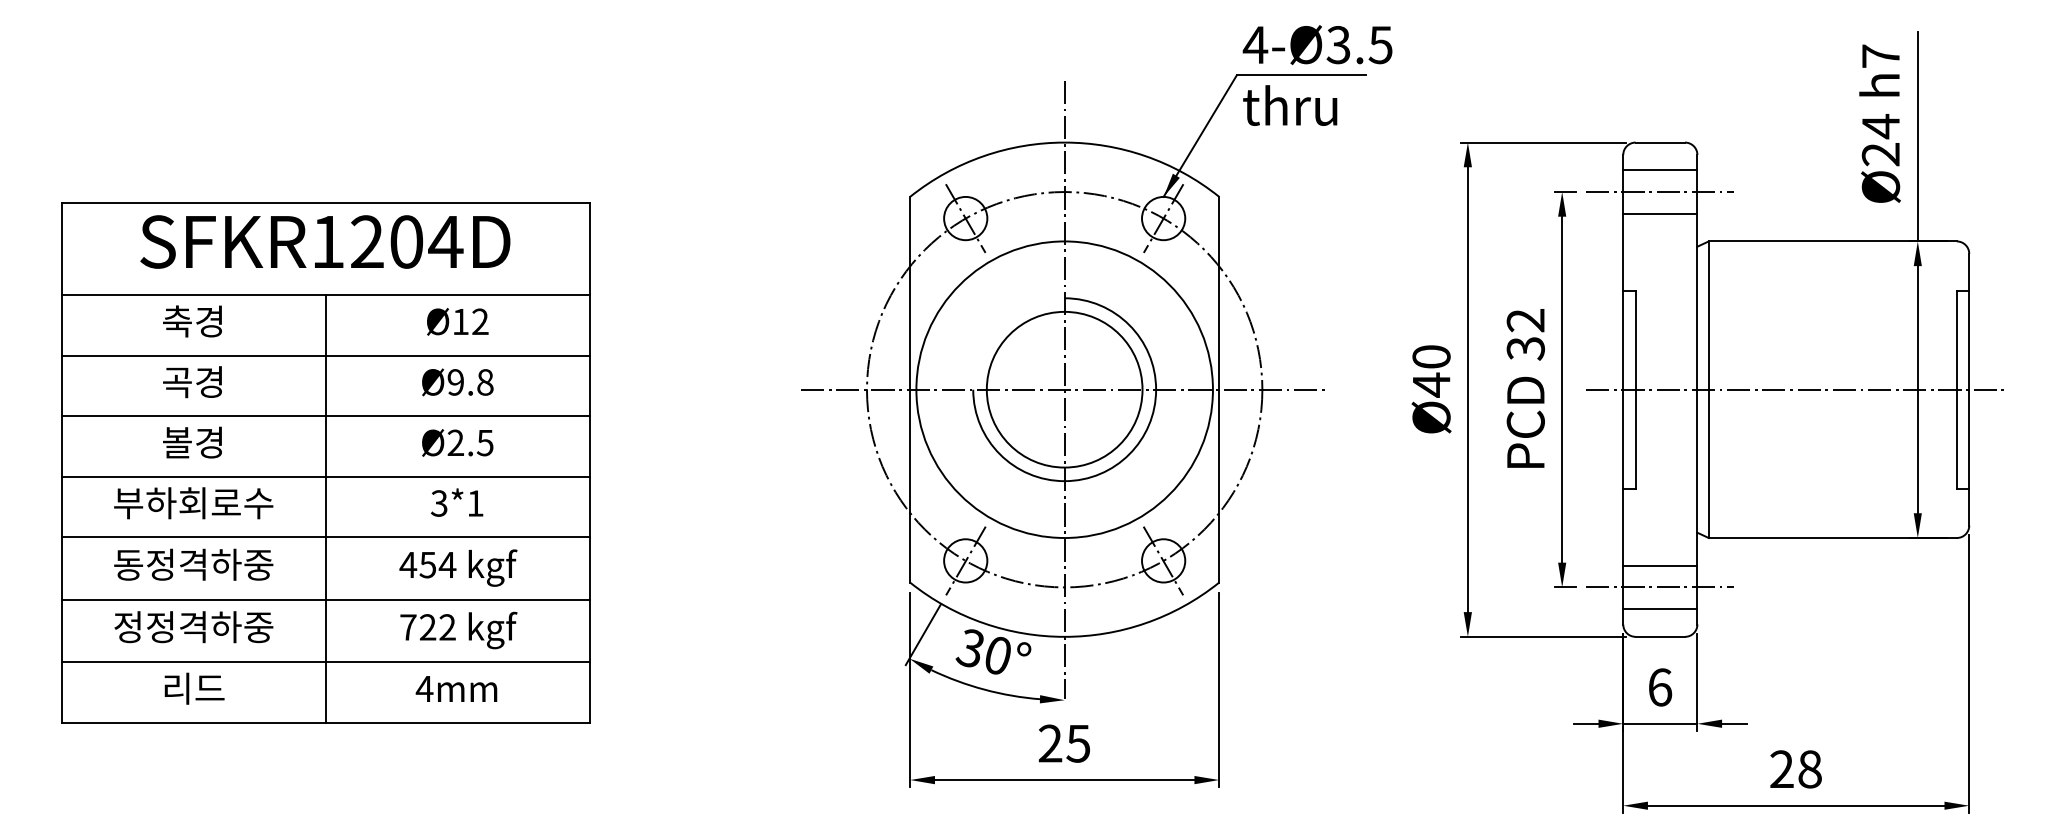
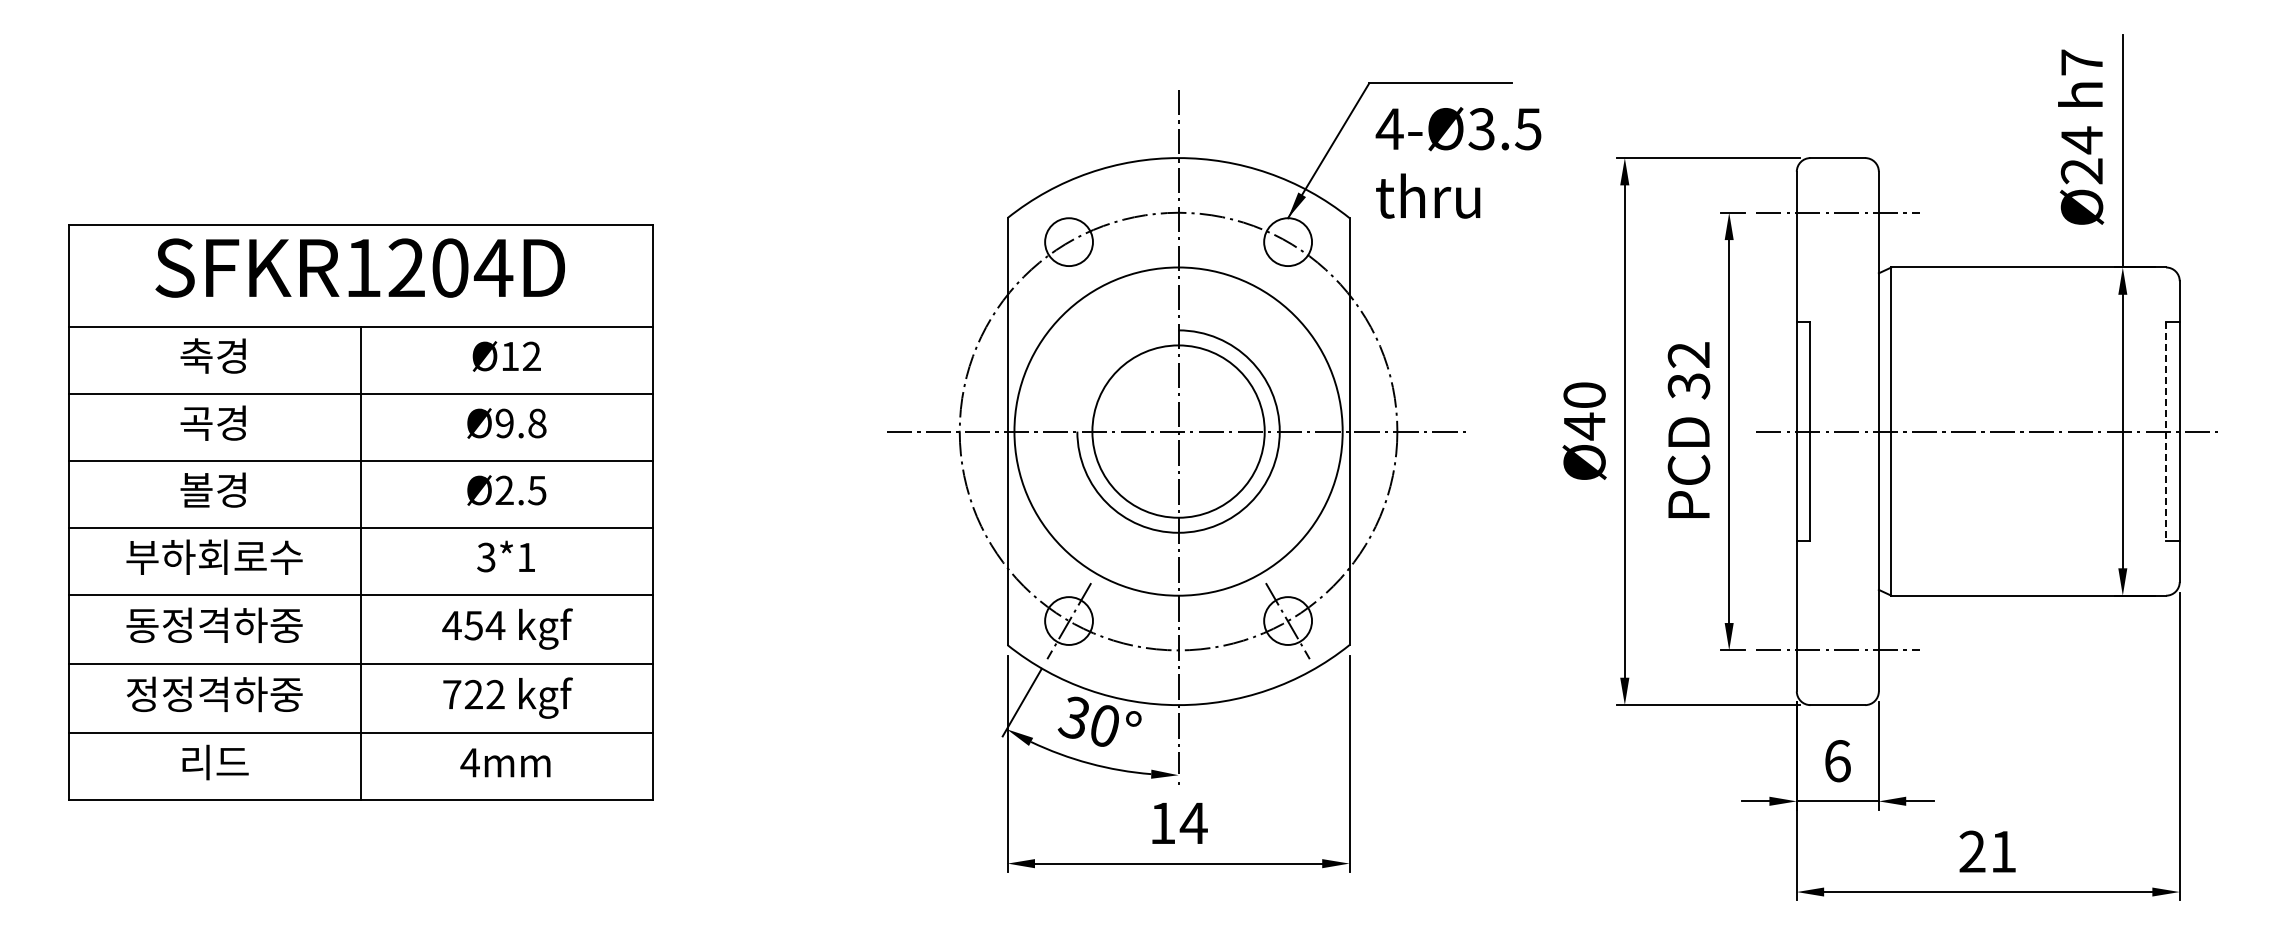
text: (1317, 75) -> (1458, 162), moved
line: (1660, 170) -> (1837, 188), removed
line: (1660, 213) -> (1837, 236), removed
line: (965, 218) -> (1068, 242), removed
line: (1164, 218) -> (1288, 242), removed
line: (1957, 390) -> (2166, 432), solid -> dashed
line: (1660, 565) -> (1837, 626), removed
line: (1660, 609) -> (1837, 674), removed
text: (1064, 743) -> (1178, 823), 25 -> 14
text: (1810, 769) -> (2003, 851), 28 -> 21

